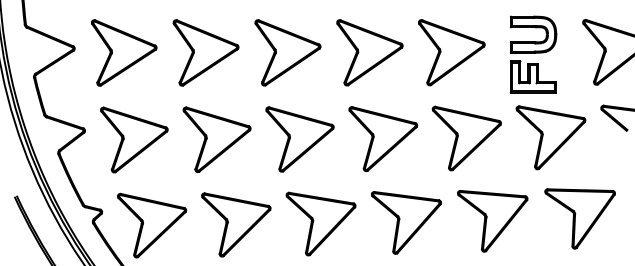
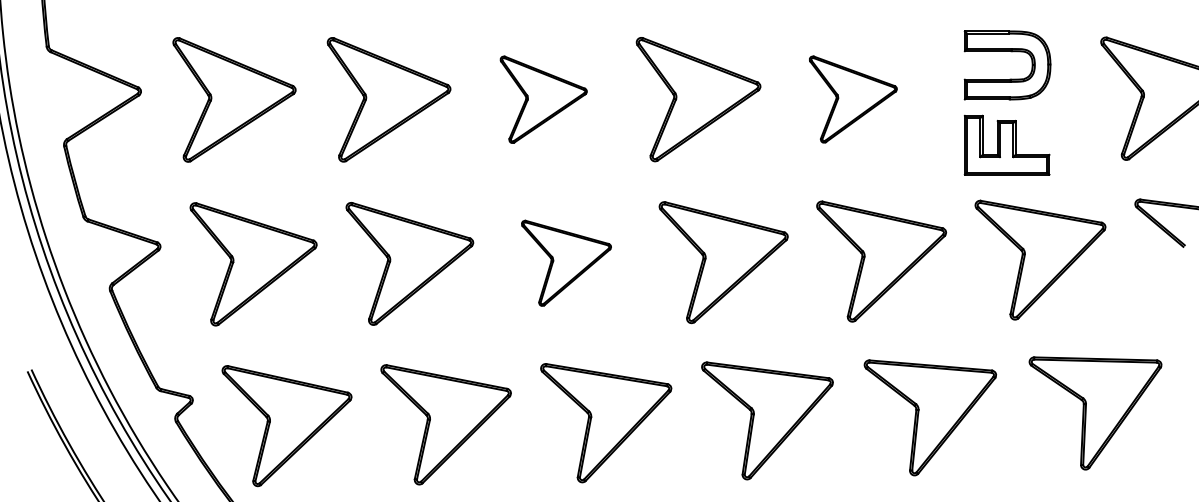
part: (287, 52) -> (542, 98), size x0.7
part: (451, 52) -> (852, 98), size x0.7
part: (299, 139) -> (565, 263), size x0.7

